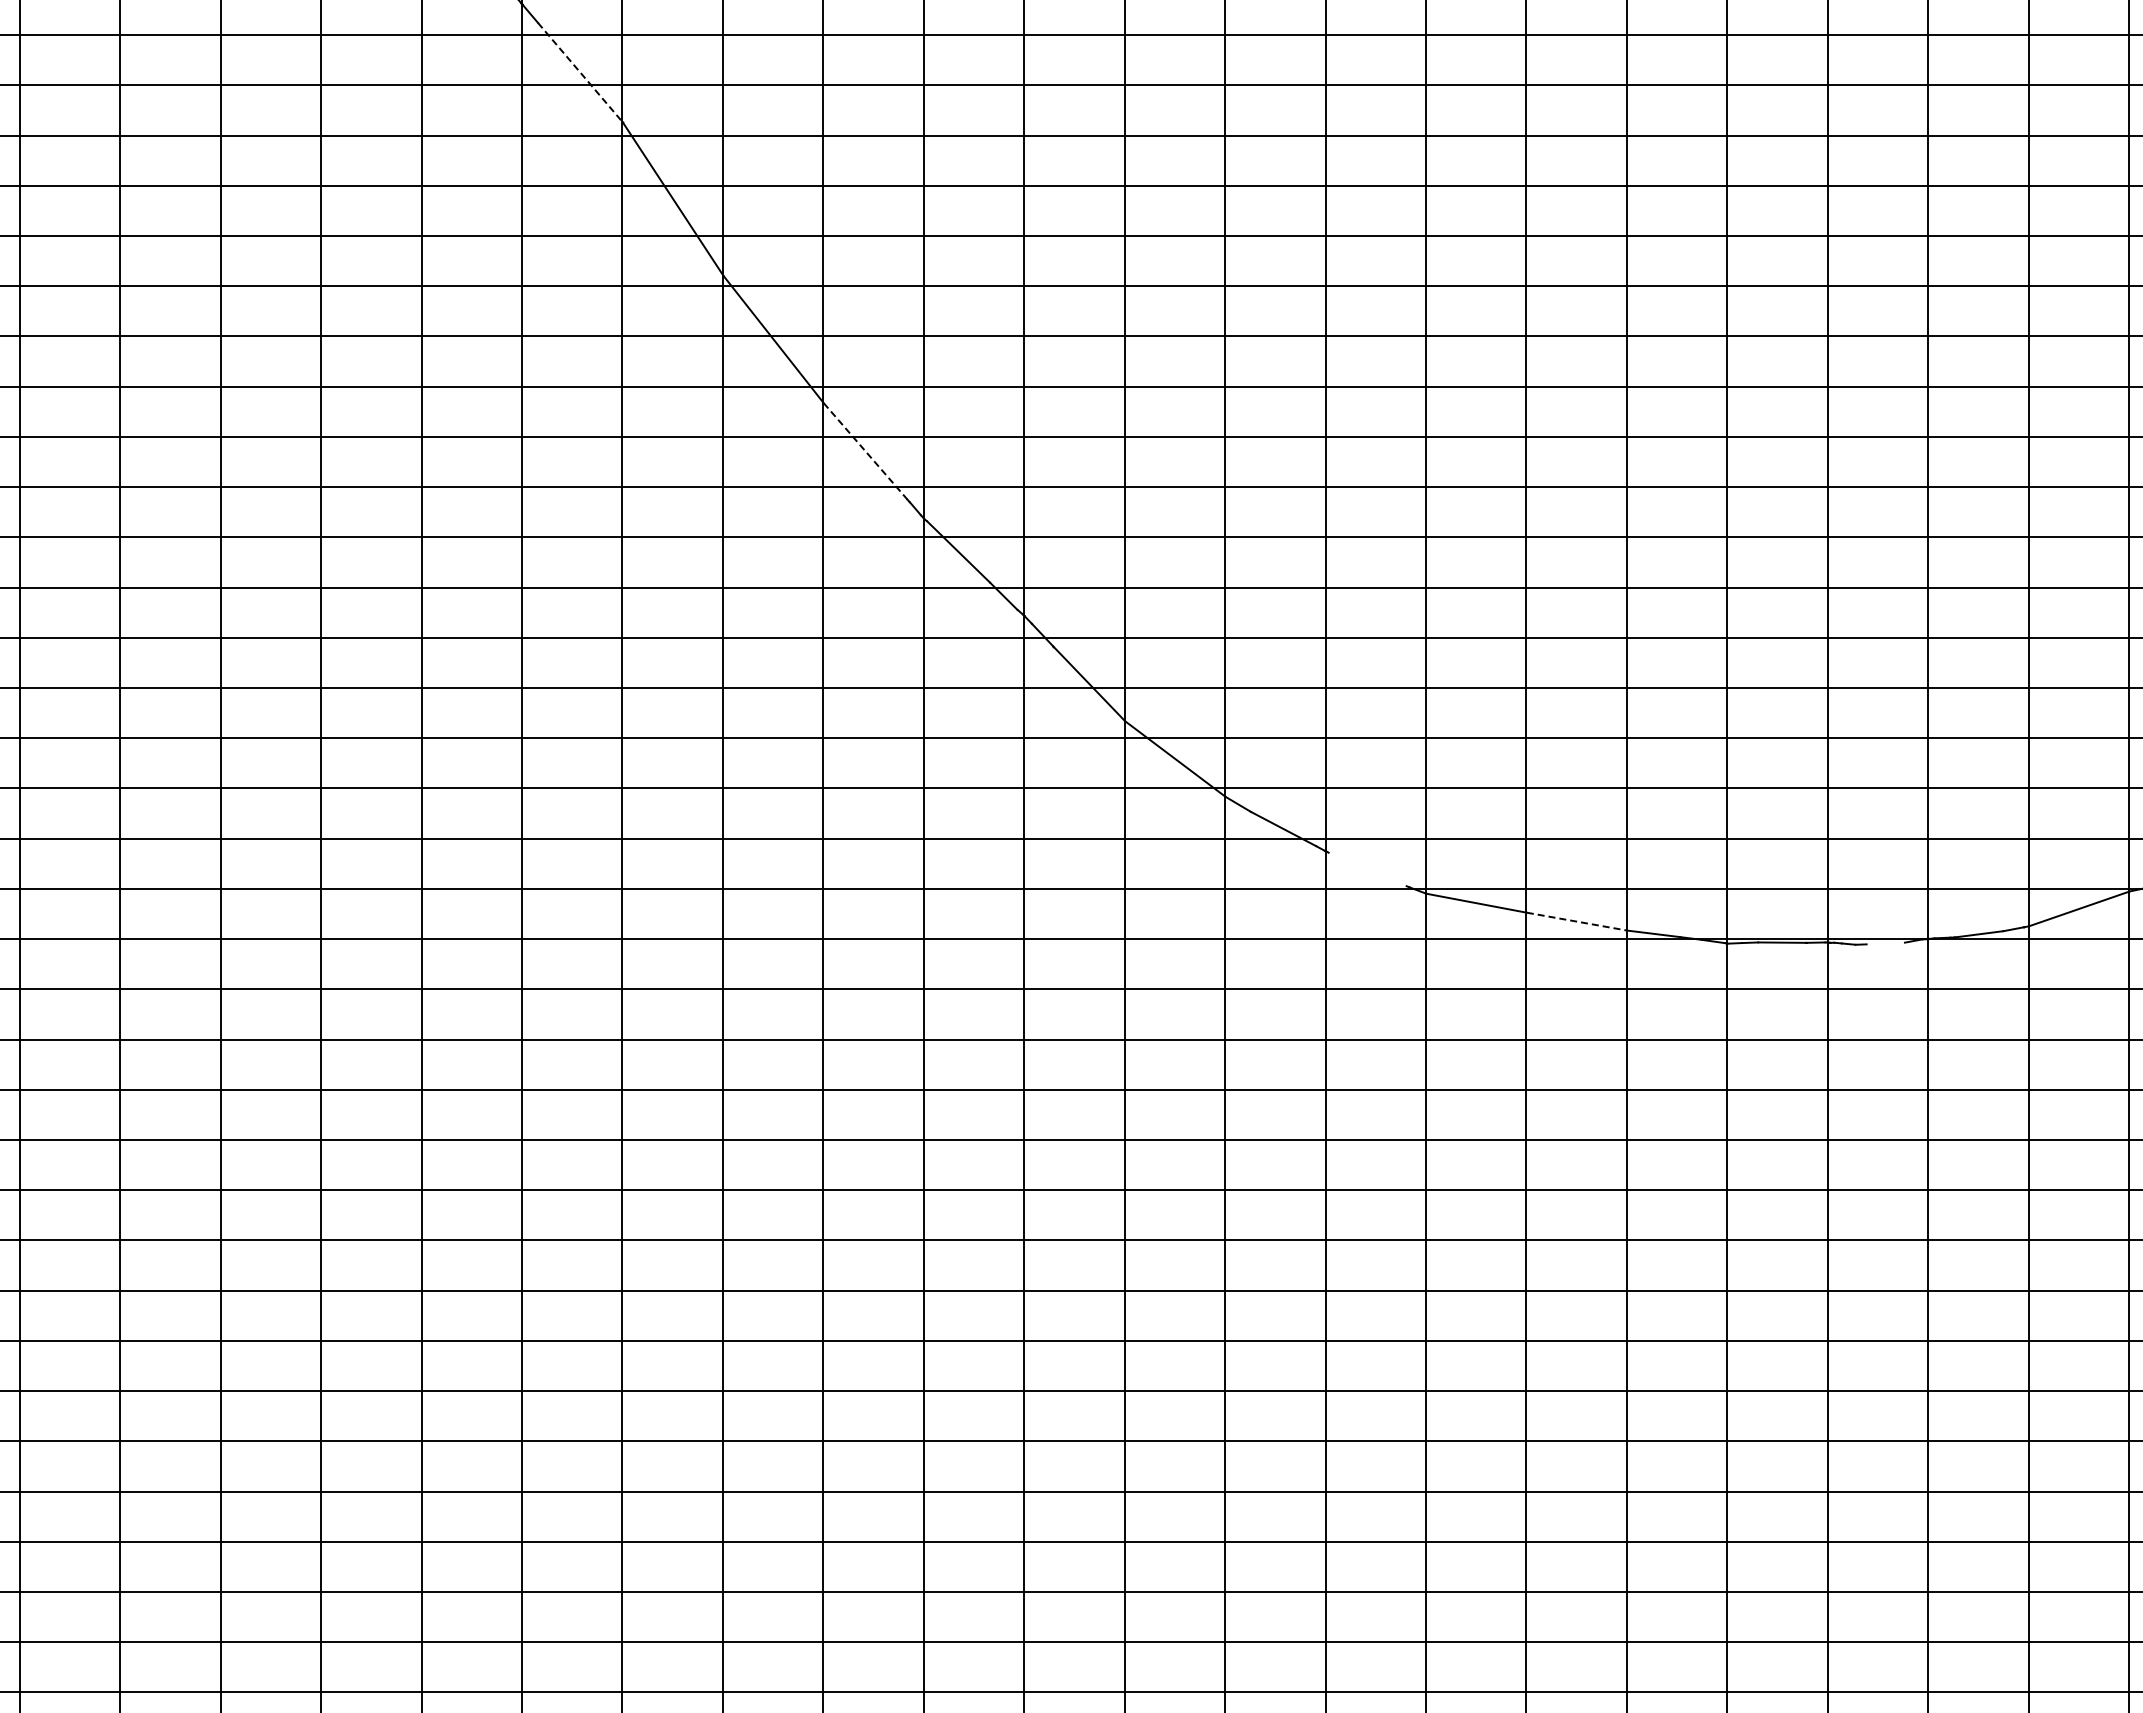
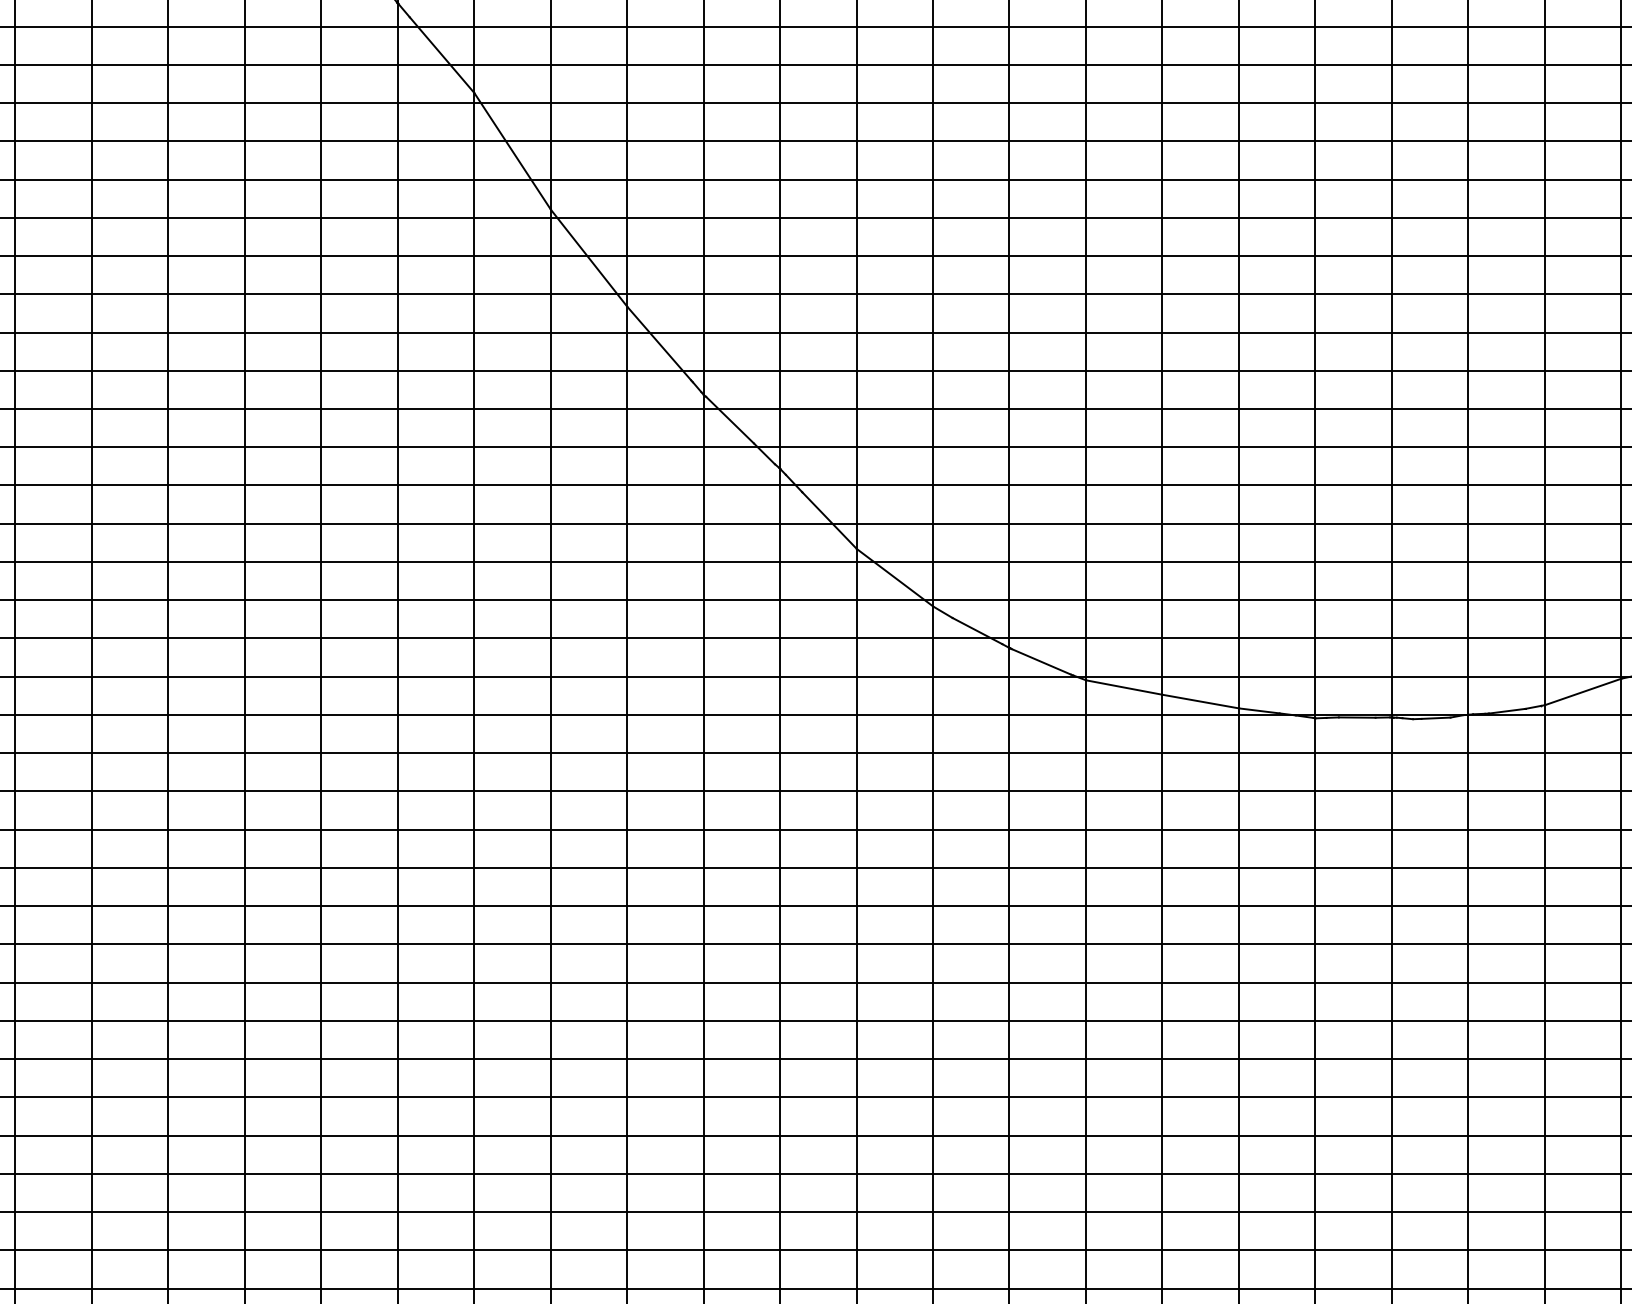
line: (580, 73) -> (442, 55), dashed -> solid
line: (865, 451) -> (659, 343), dashed -> solid
line: (1367, 869) -> (1041, 661), added
line: (1577, 921) -> (1201, 701), dashed -> solid
line: (1885, 943) -> (1435, 718), added

